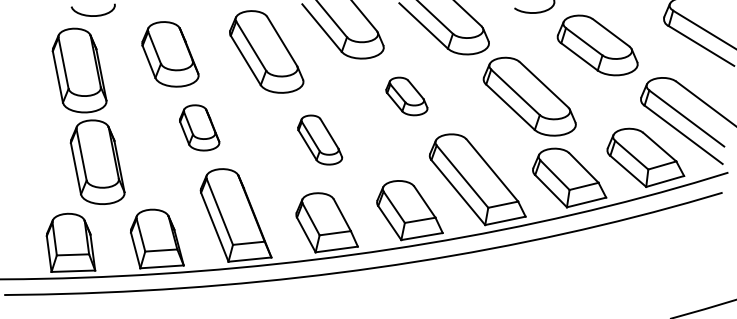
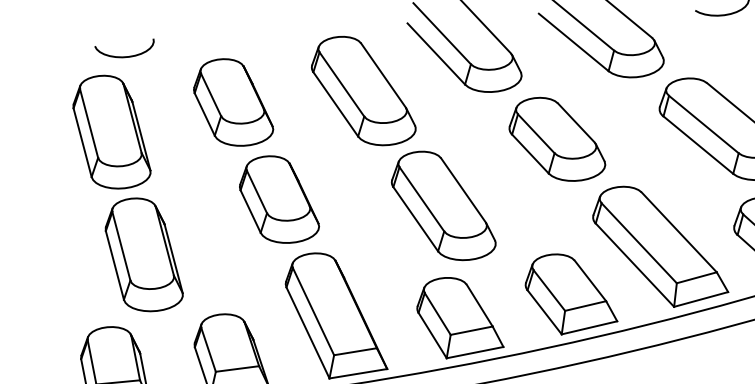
part: (406, 96) -> (556, 139), size x1.67
part: (199, 127) -> (278, 199), size x1.43
part: (319, 139) -> (442, 205), size x1.67

